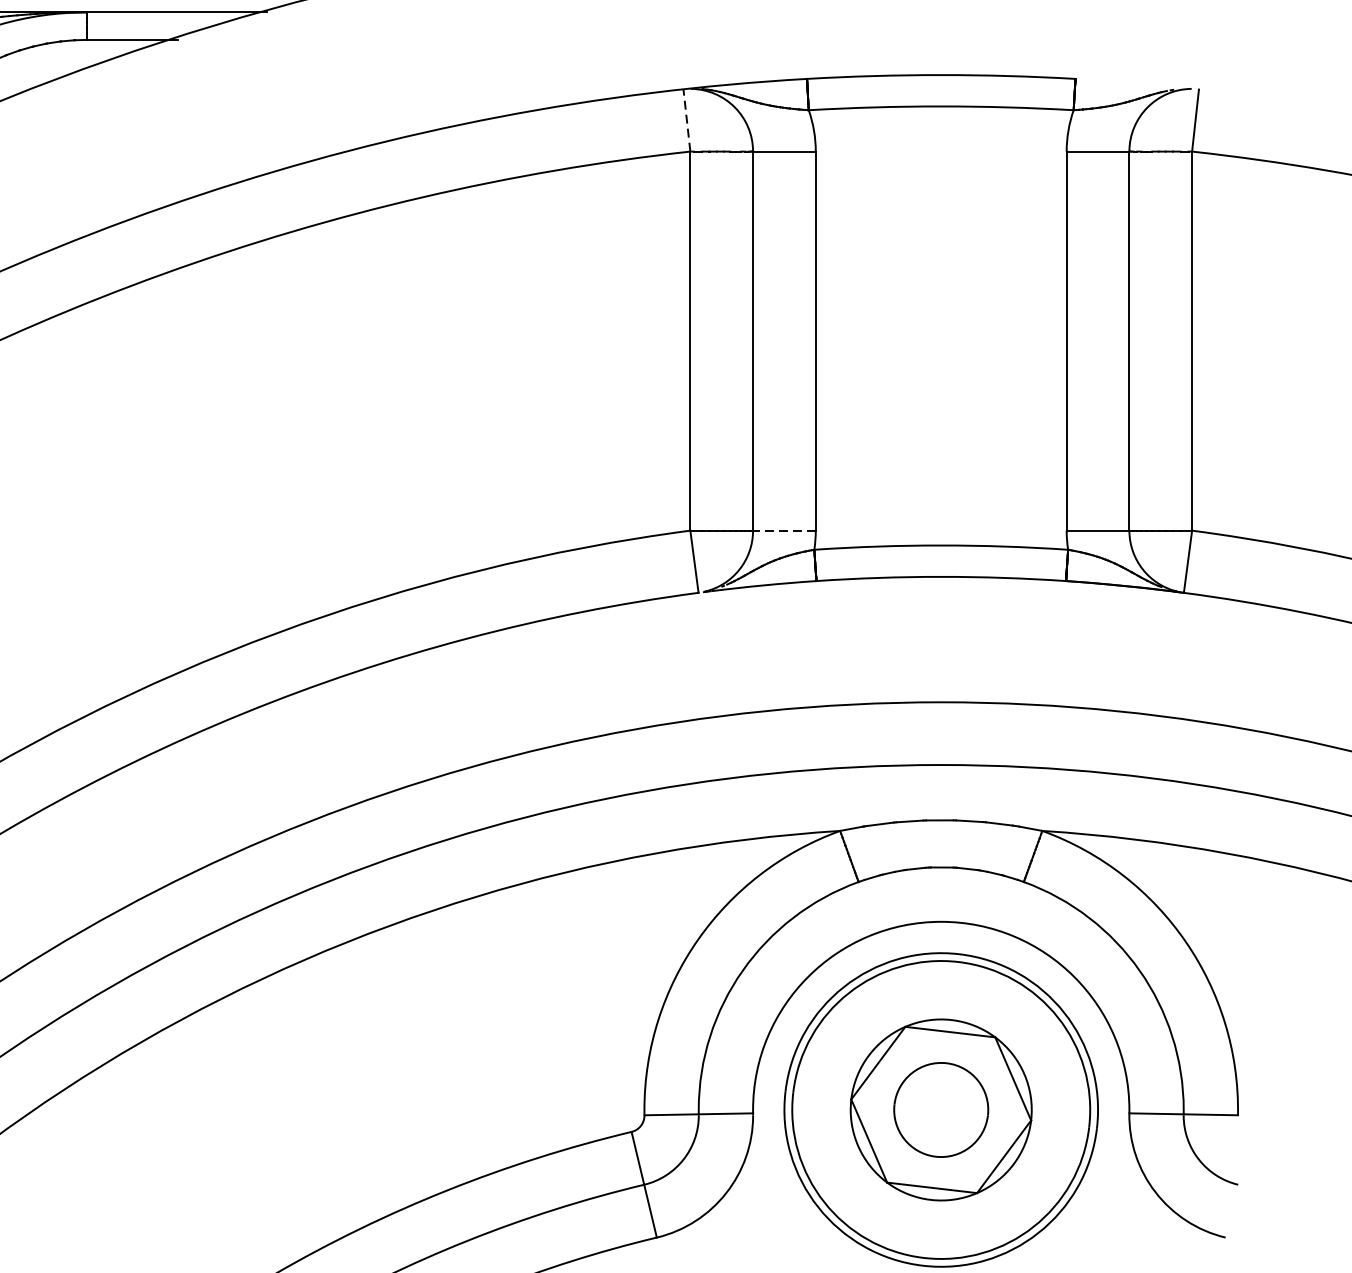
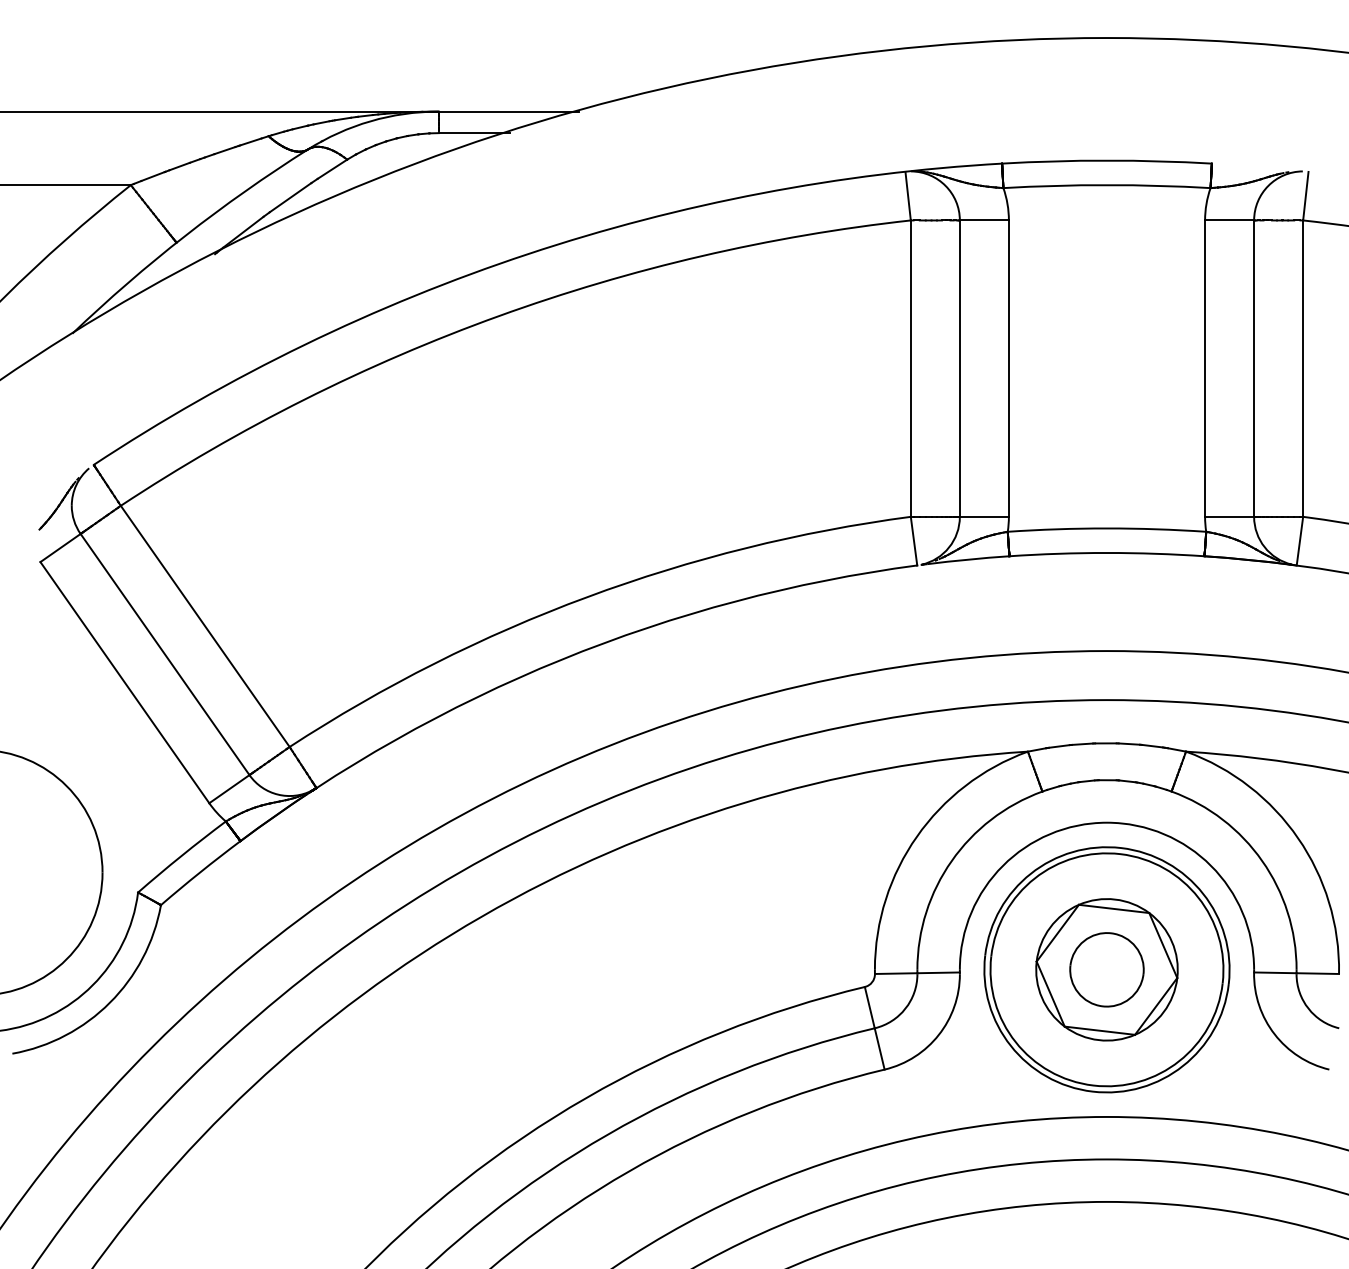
line: (687, 119) -> (908, 195), dashed -> solid
line: (784, 530) -> (984, 516), dashed -> solid

